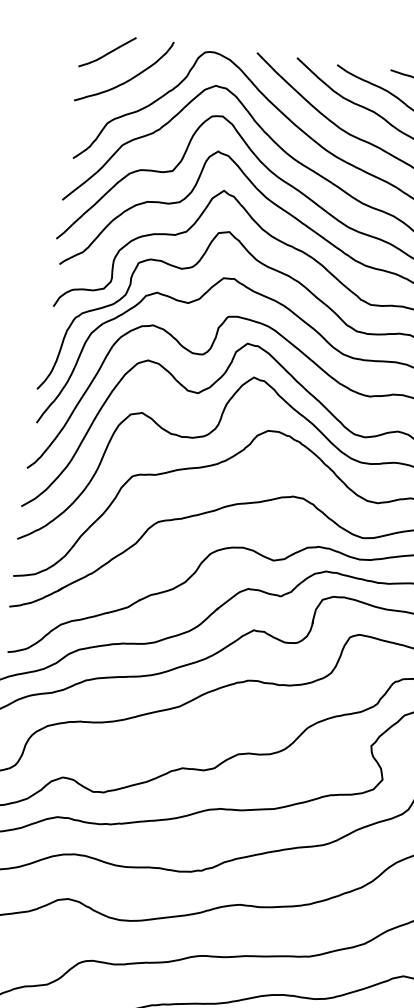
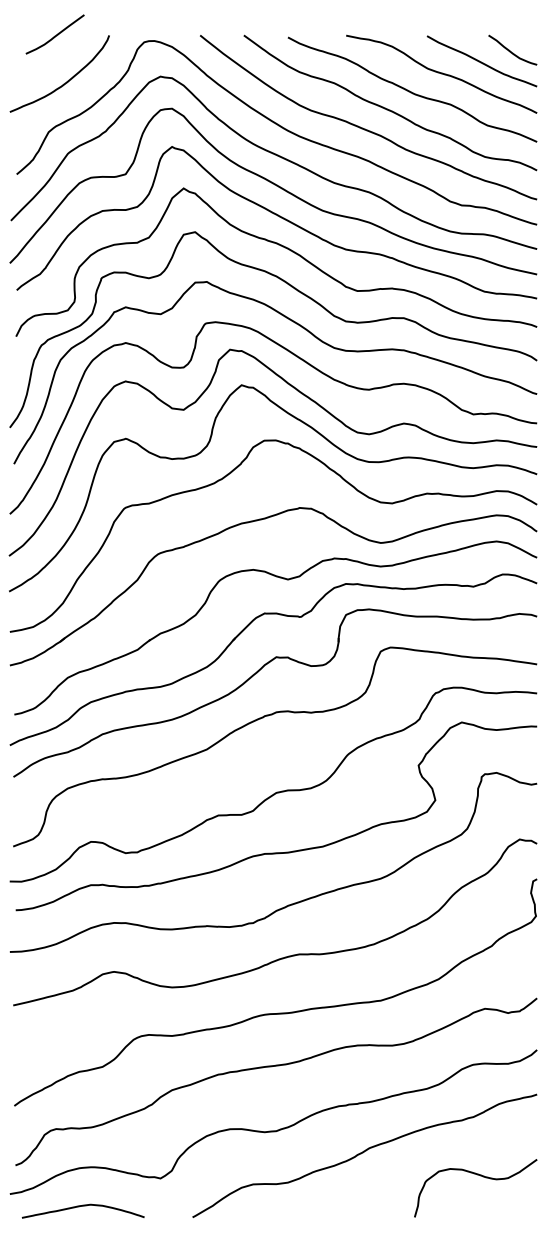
curve: (106, 53) -> (54, 35), moved

